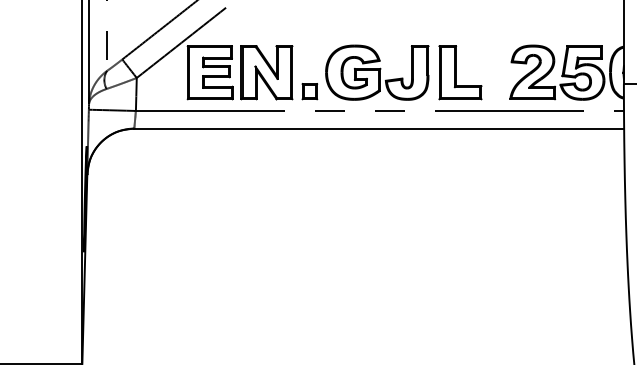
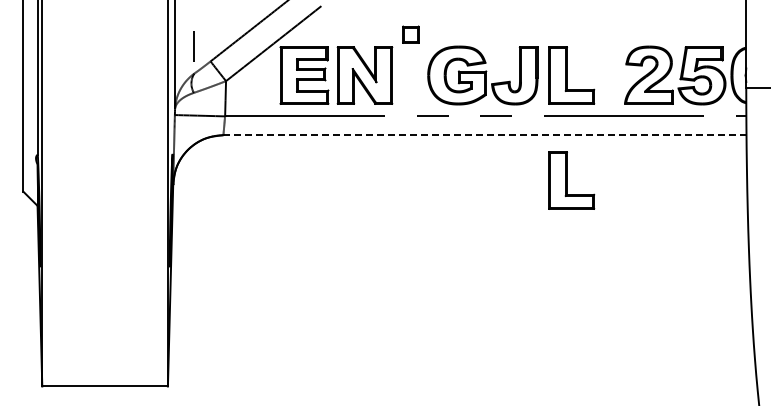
part: (309, 91) -> (410, 34), moved
line: (379, 128) -> (485, 135), solid -> dashed
part: (460, 171) -> (571, 180), added

